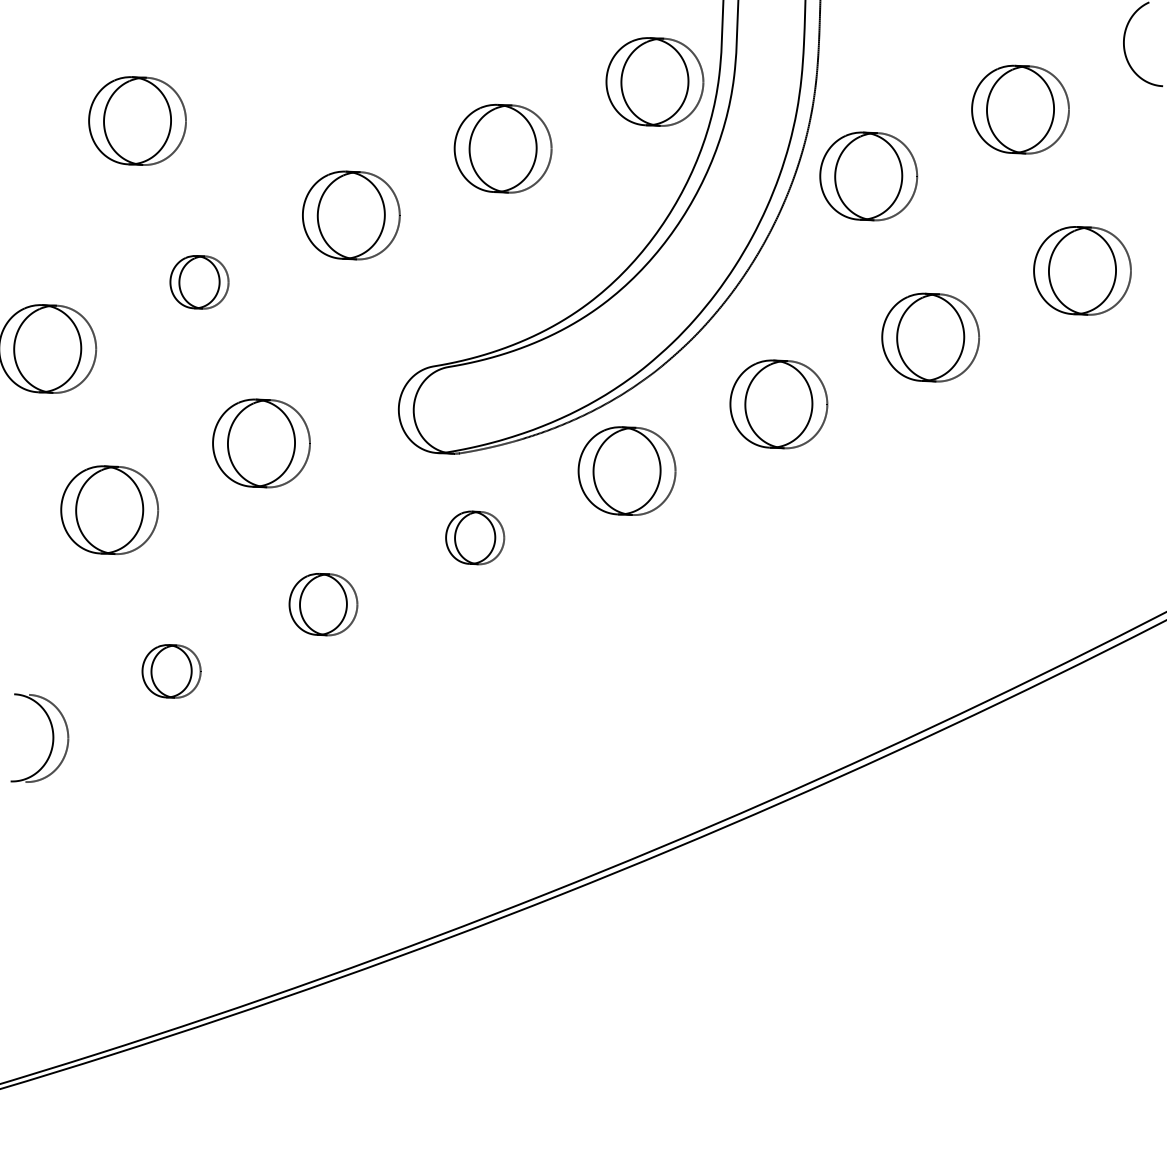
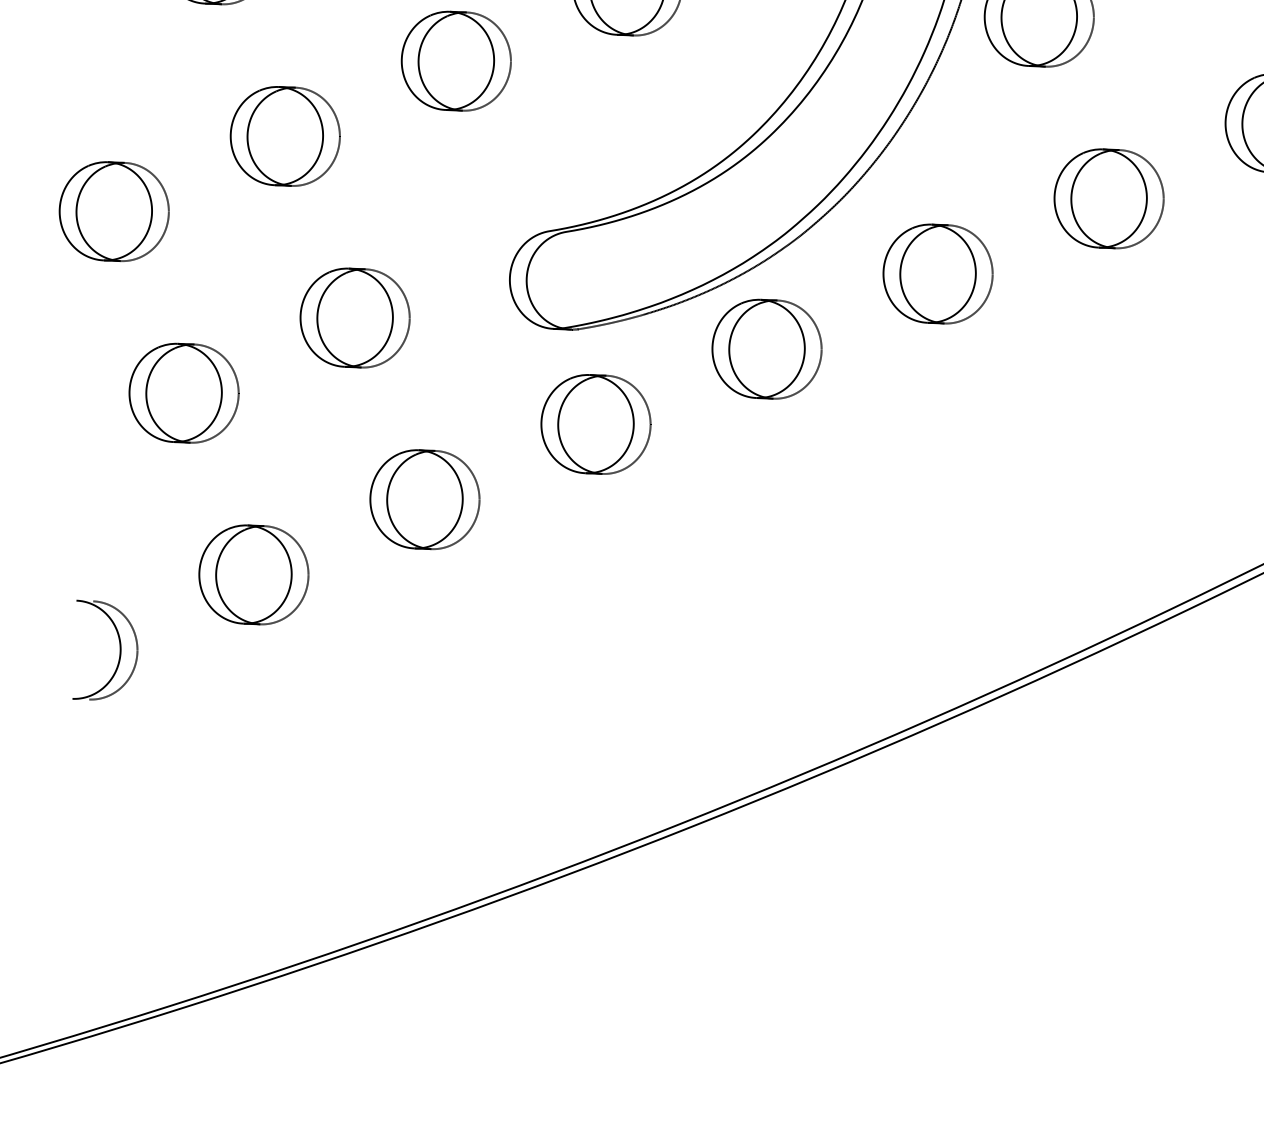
part: (199, 282) -> (285, 136), size x1.67
part: (474, 537) -> (595, 424), size x1.67
part: (323, 604) -> (425, 499), size x1.43
part: (171, 671) -> (253, 575), size x1.67

